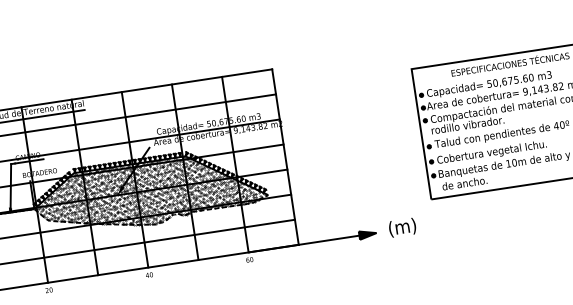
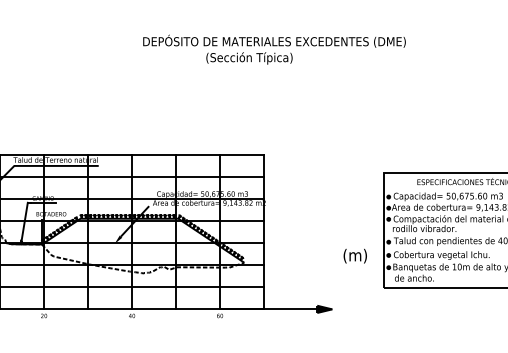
hatch: (151, 192) -> (144, 245), removed
text: (401, 227) -> (354, 255), moved

